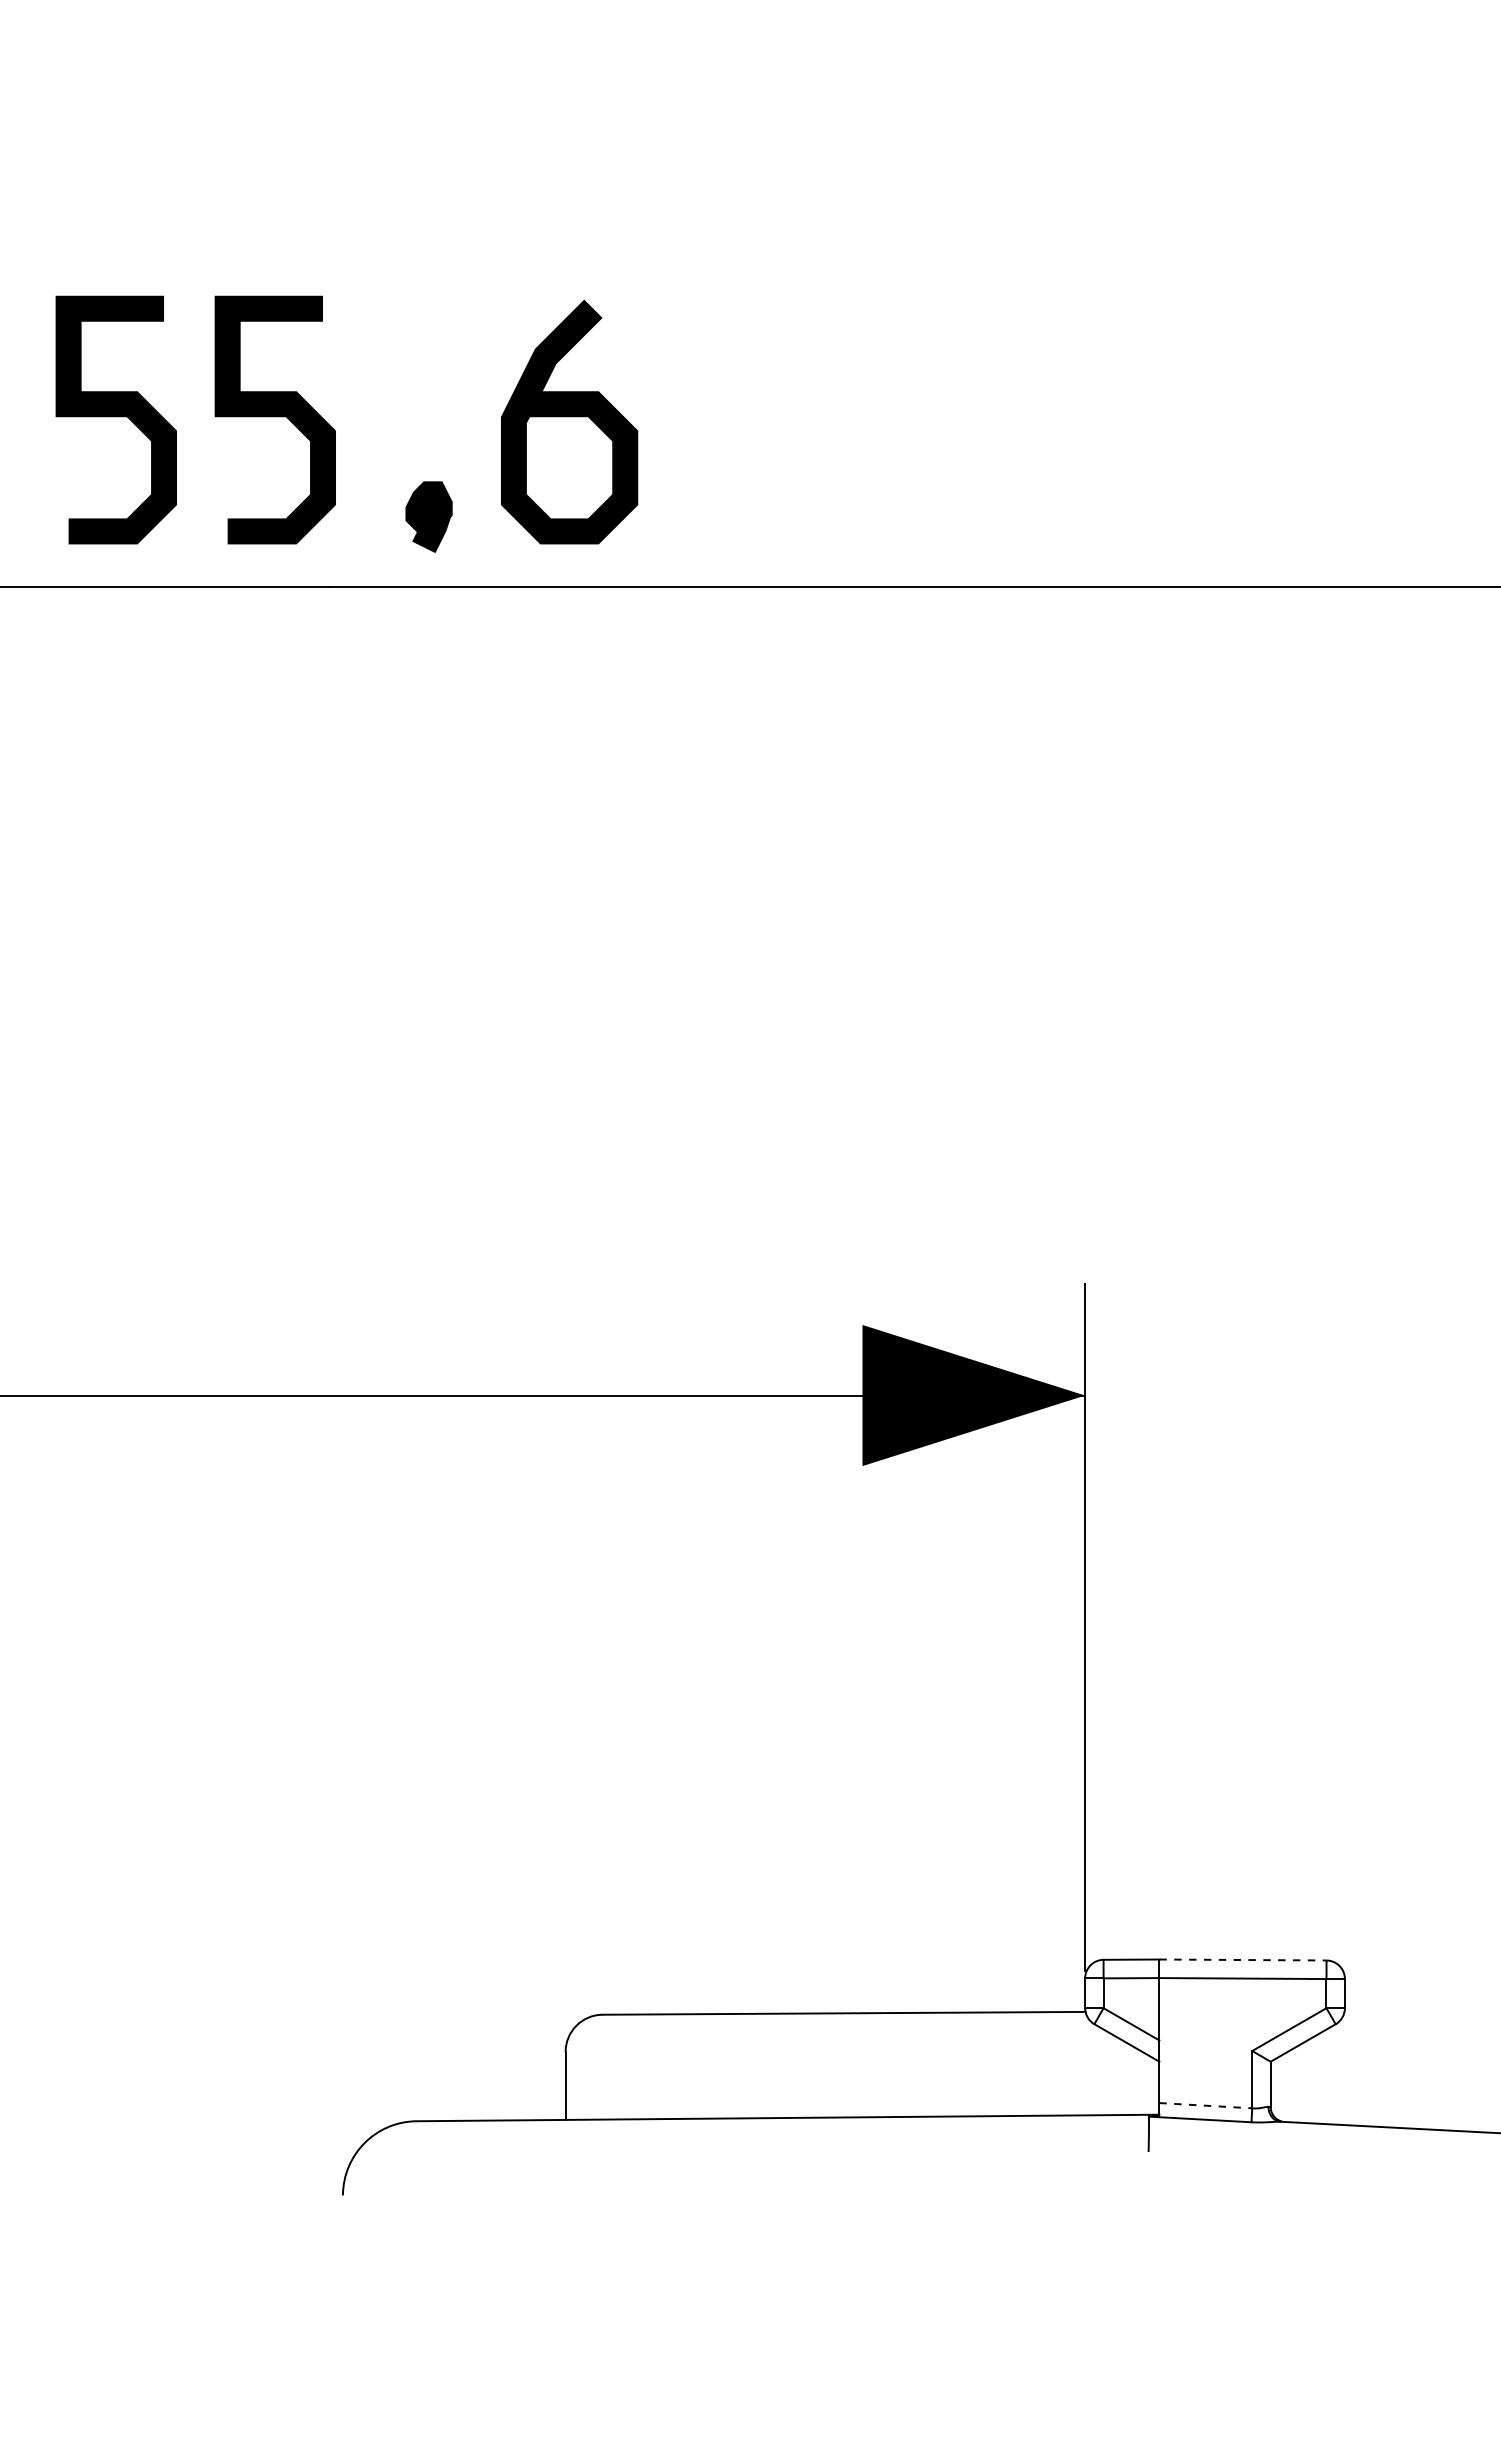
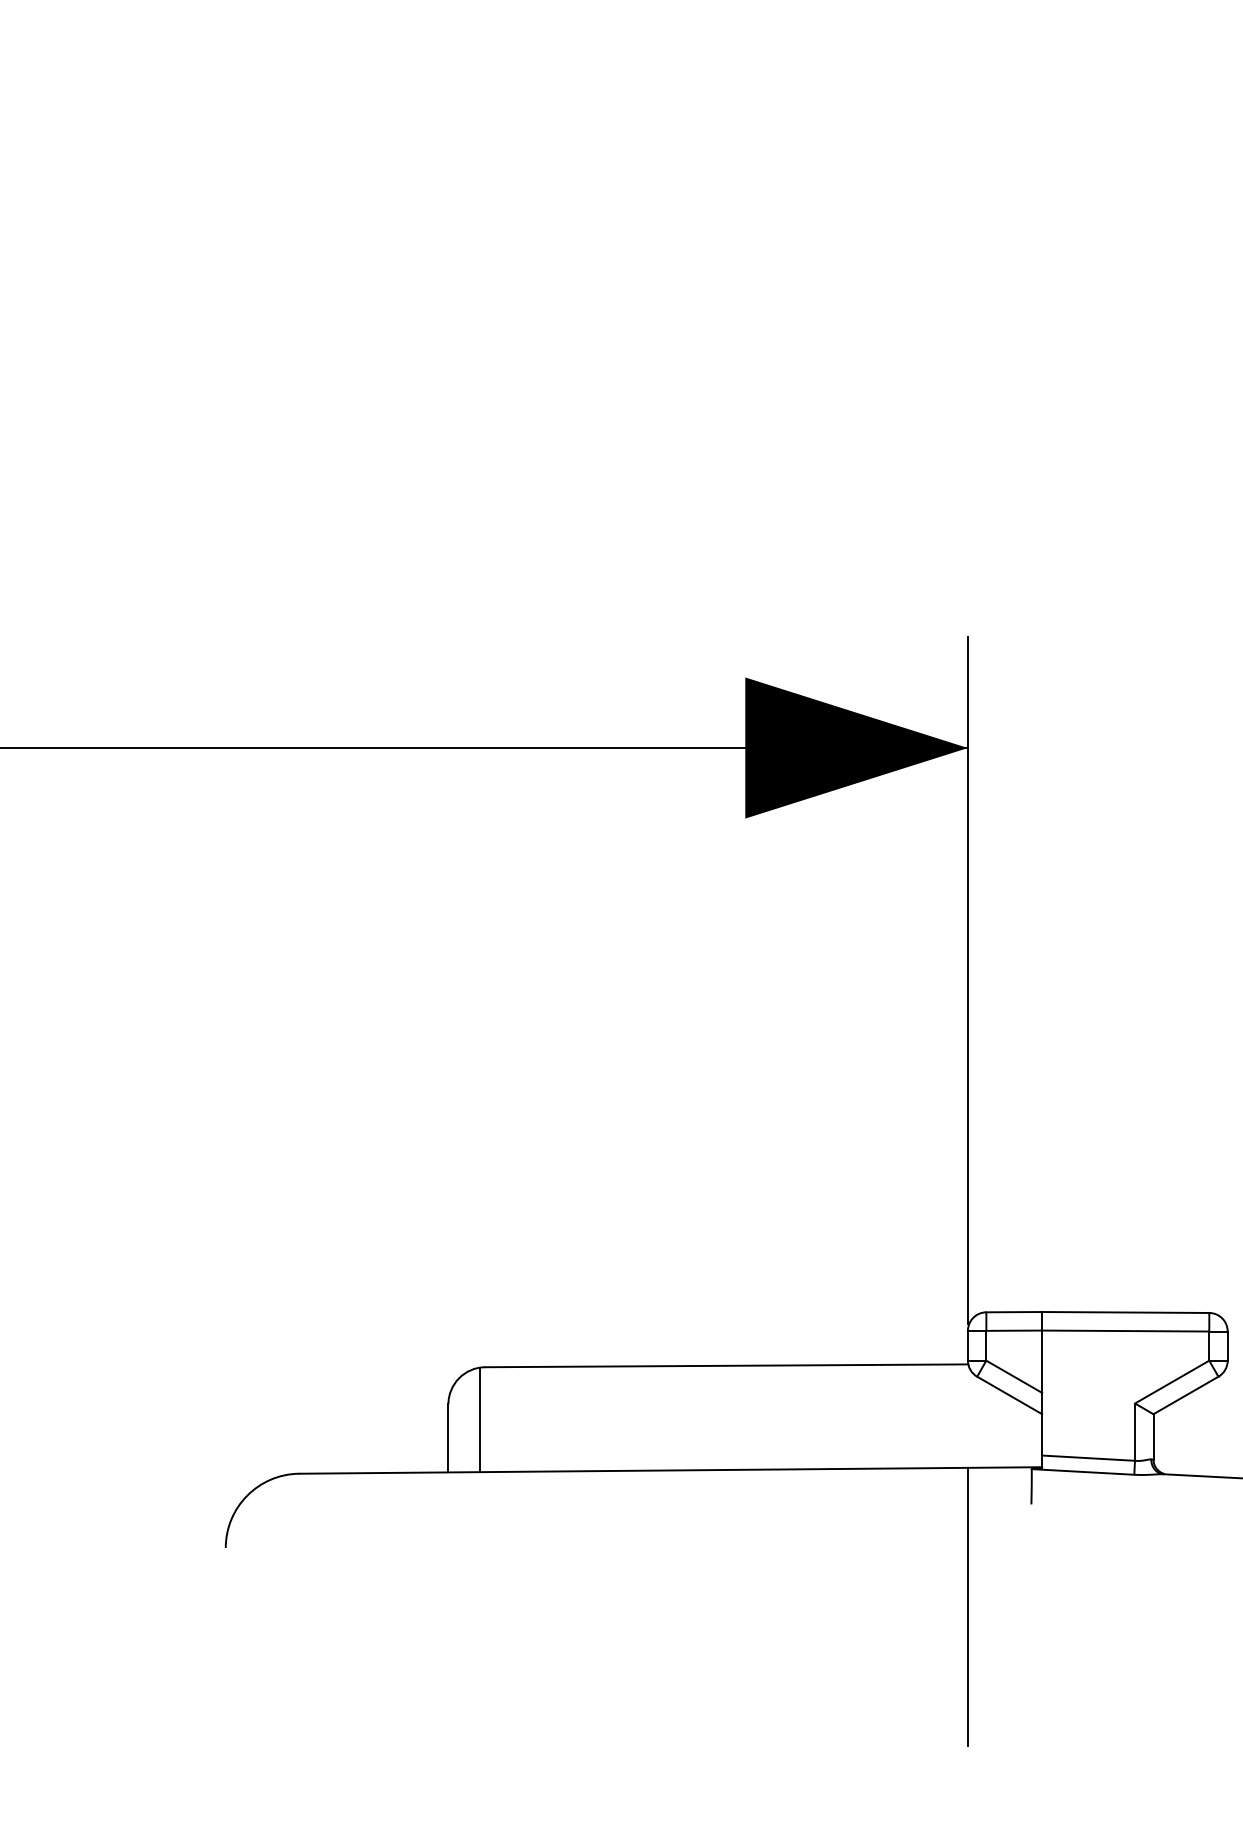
line: (1242, 1960) -> (1125, 1312), dashed -> solid
line: (597, 2067) -> (480, 1419), added
line: (1206, 2105) -> (1089, 1457), dashed -> solid
line: (1085, 2254) -> (968, 1606), added

